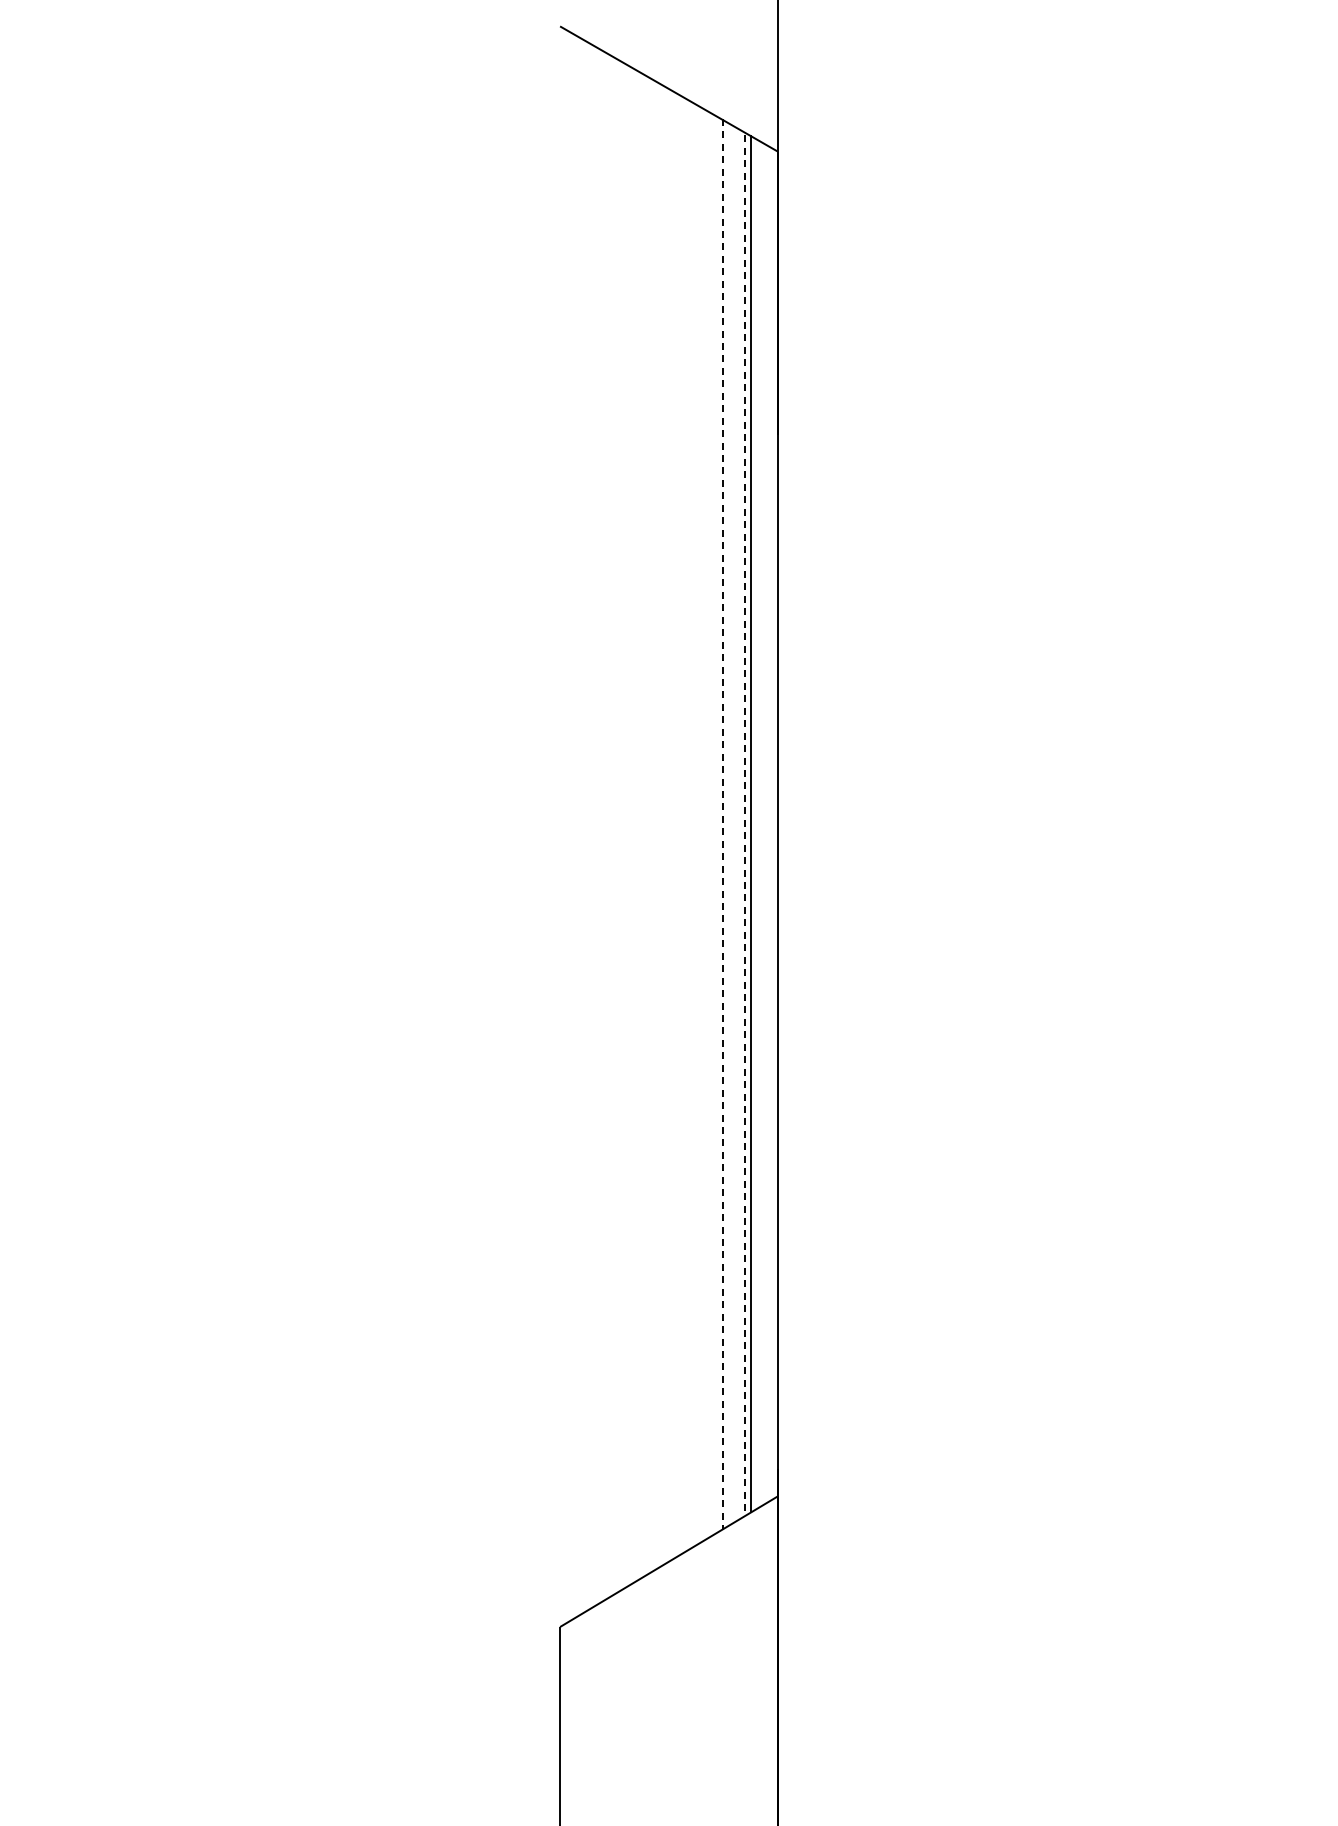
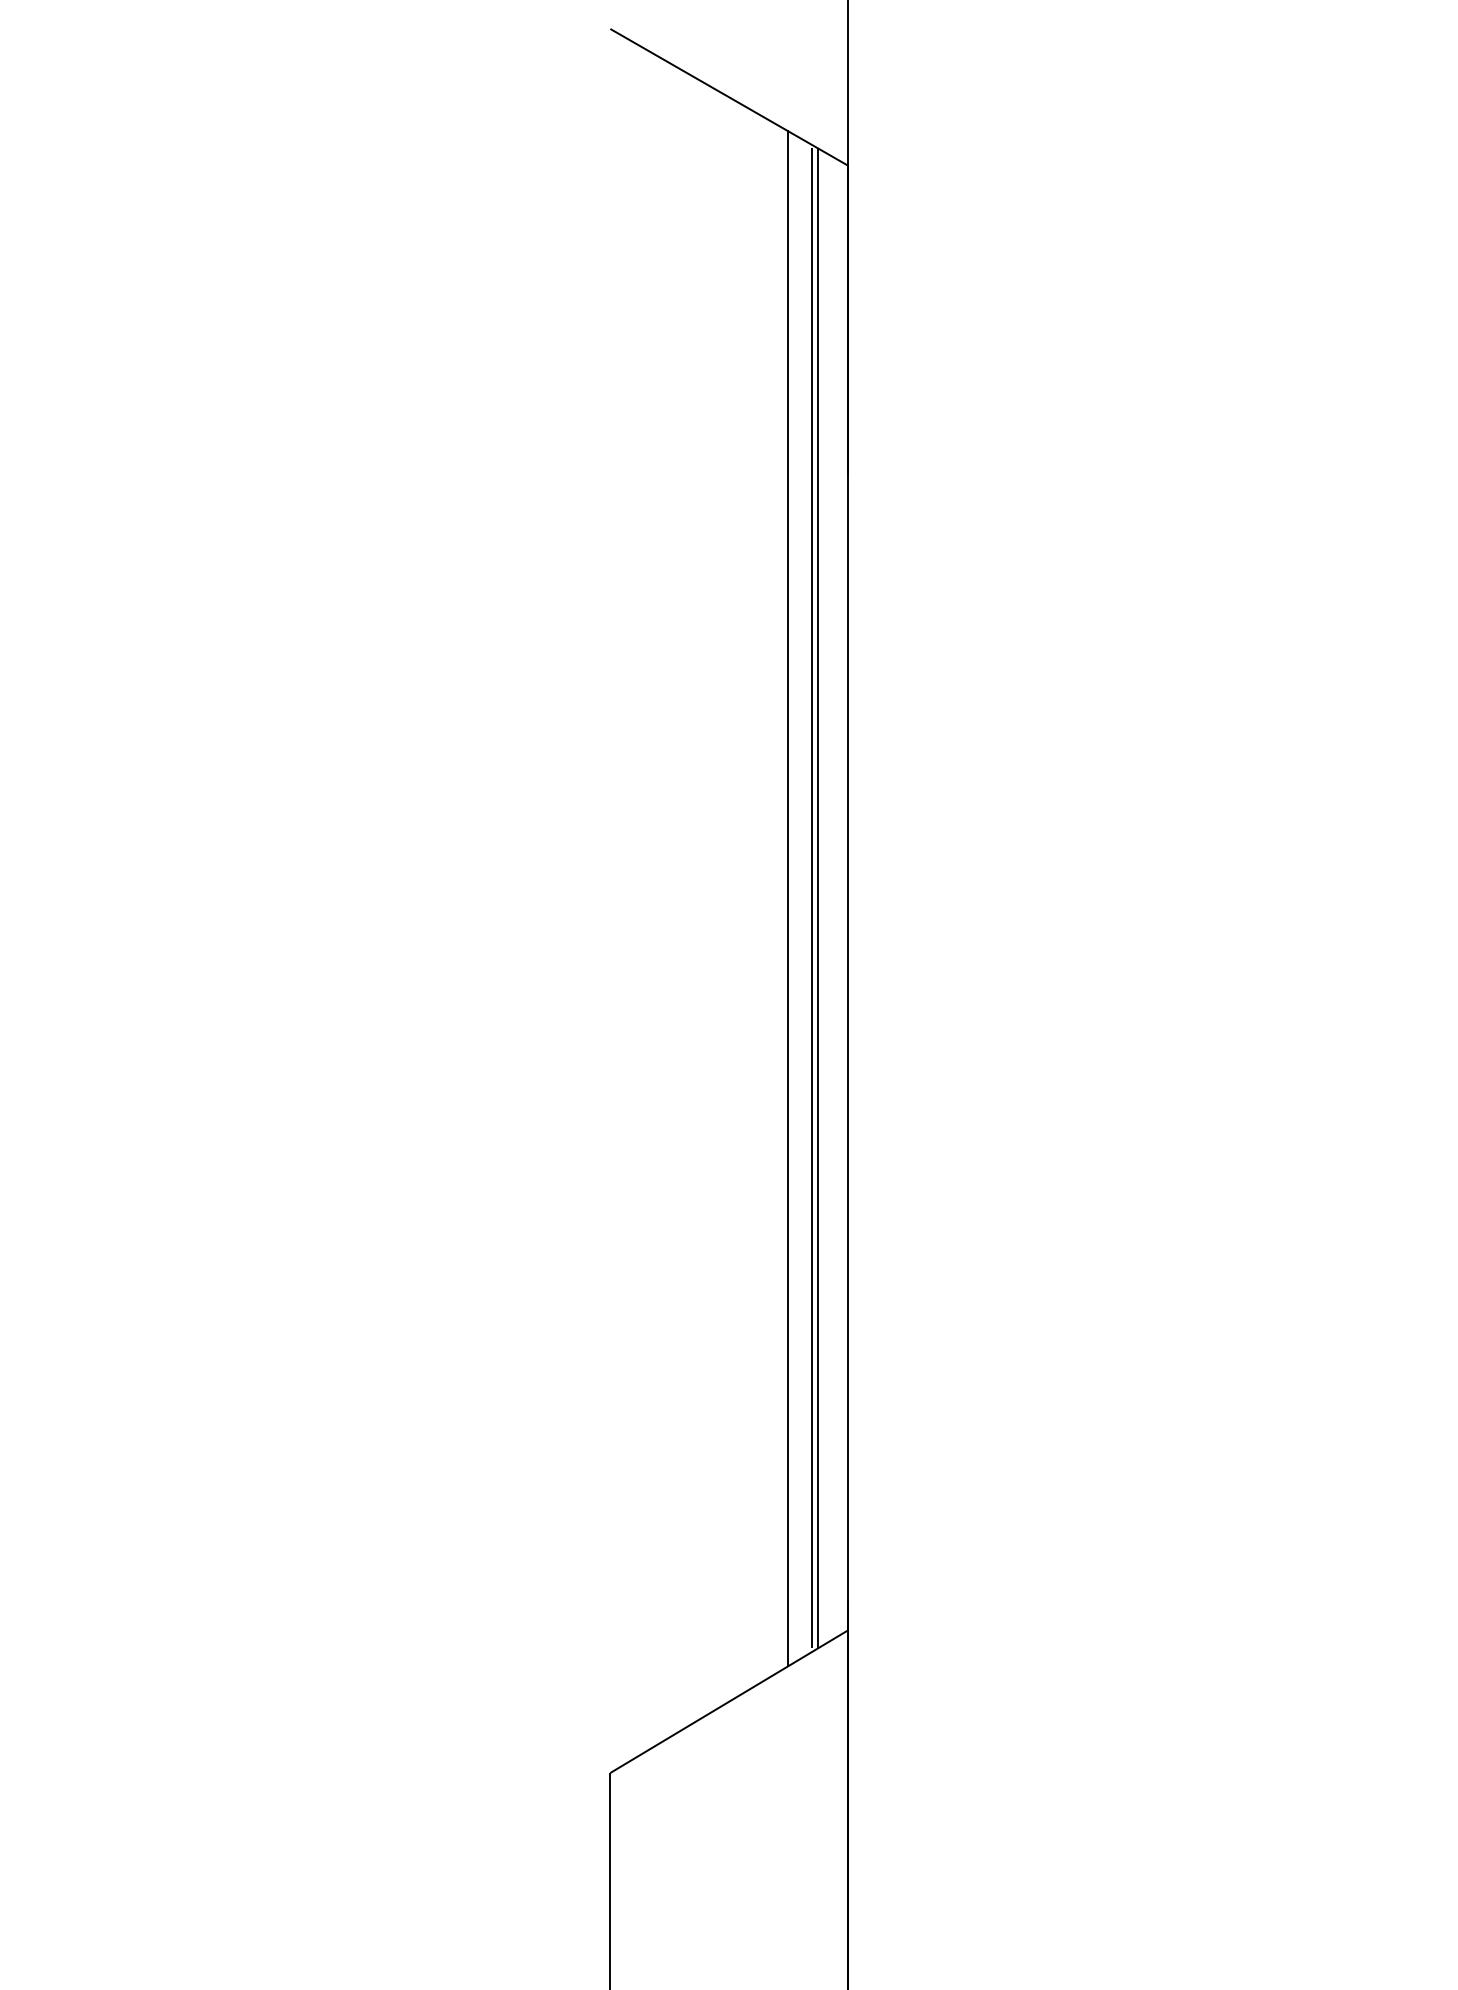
line: (723, 824) -> (788, 898), dashed -> solid
line: (745, 824) -> (812, 898), dashed -> solid

